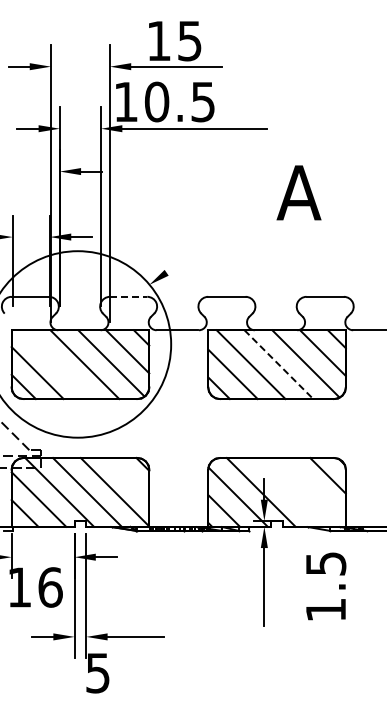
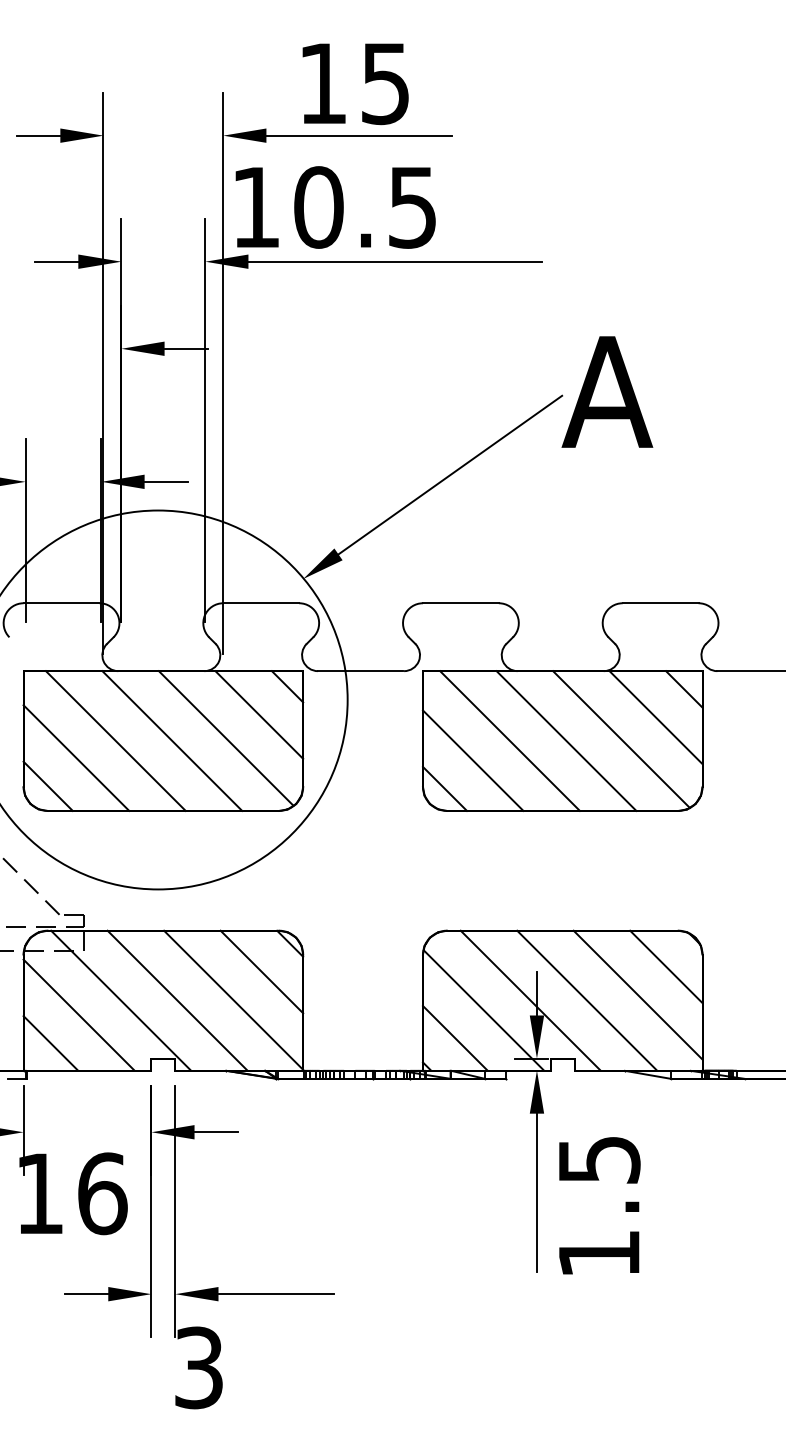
line: (221, 233) -> (449, 474), added
line: (128, 296) -> (260, 602), dashed -> solid
line: (56, 364) -> (114, 740), added
line: (278, 364) -> (565, 740), dashed -> solid
line: (128, 478) -> (260, 972), added
line: (313, 489) -> (636, 994), added
line: (288, 492) -> (586, 1000), added
text: (326, 586) -> (600, 1205), moved
text: (98, 672) -> (199, 1366), 5 -> 3

